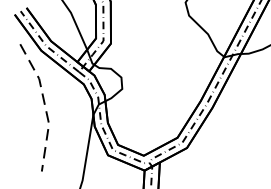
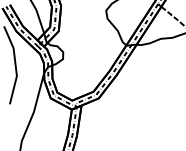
line: (45, 106) -> (15, 65), dashed -> solid

